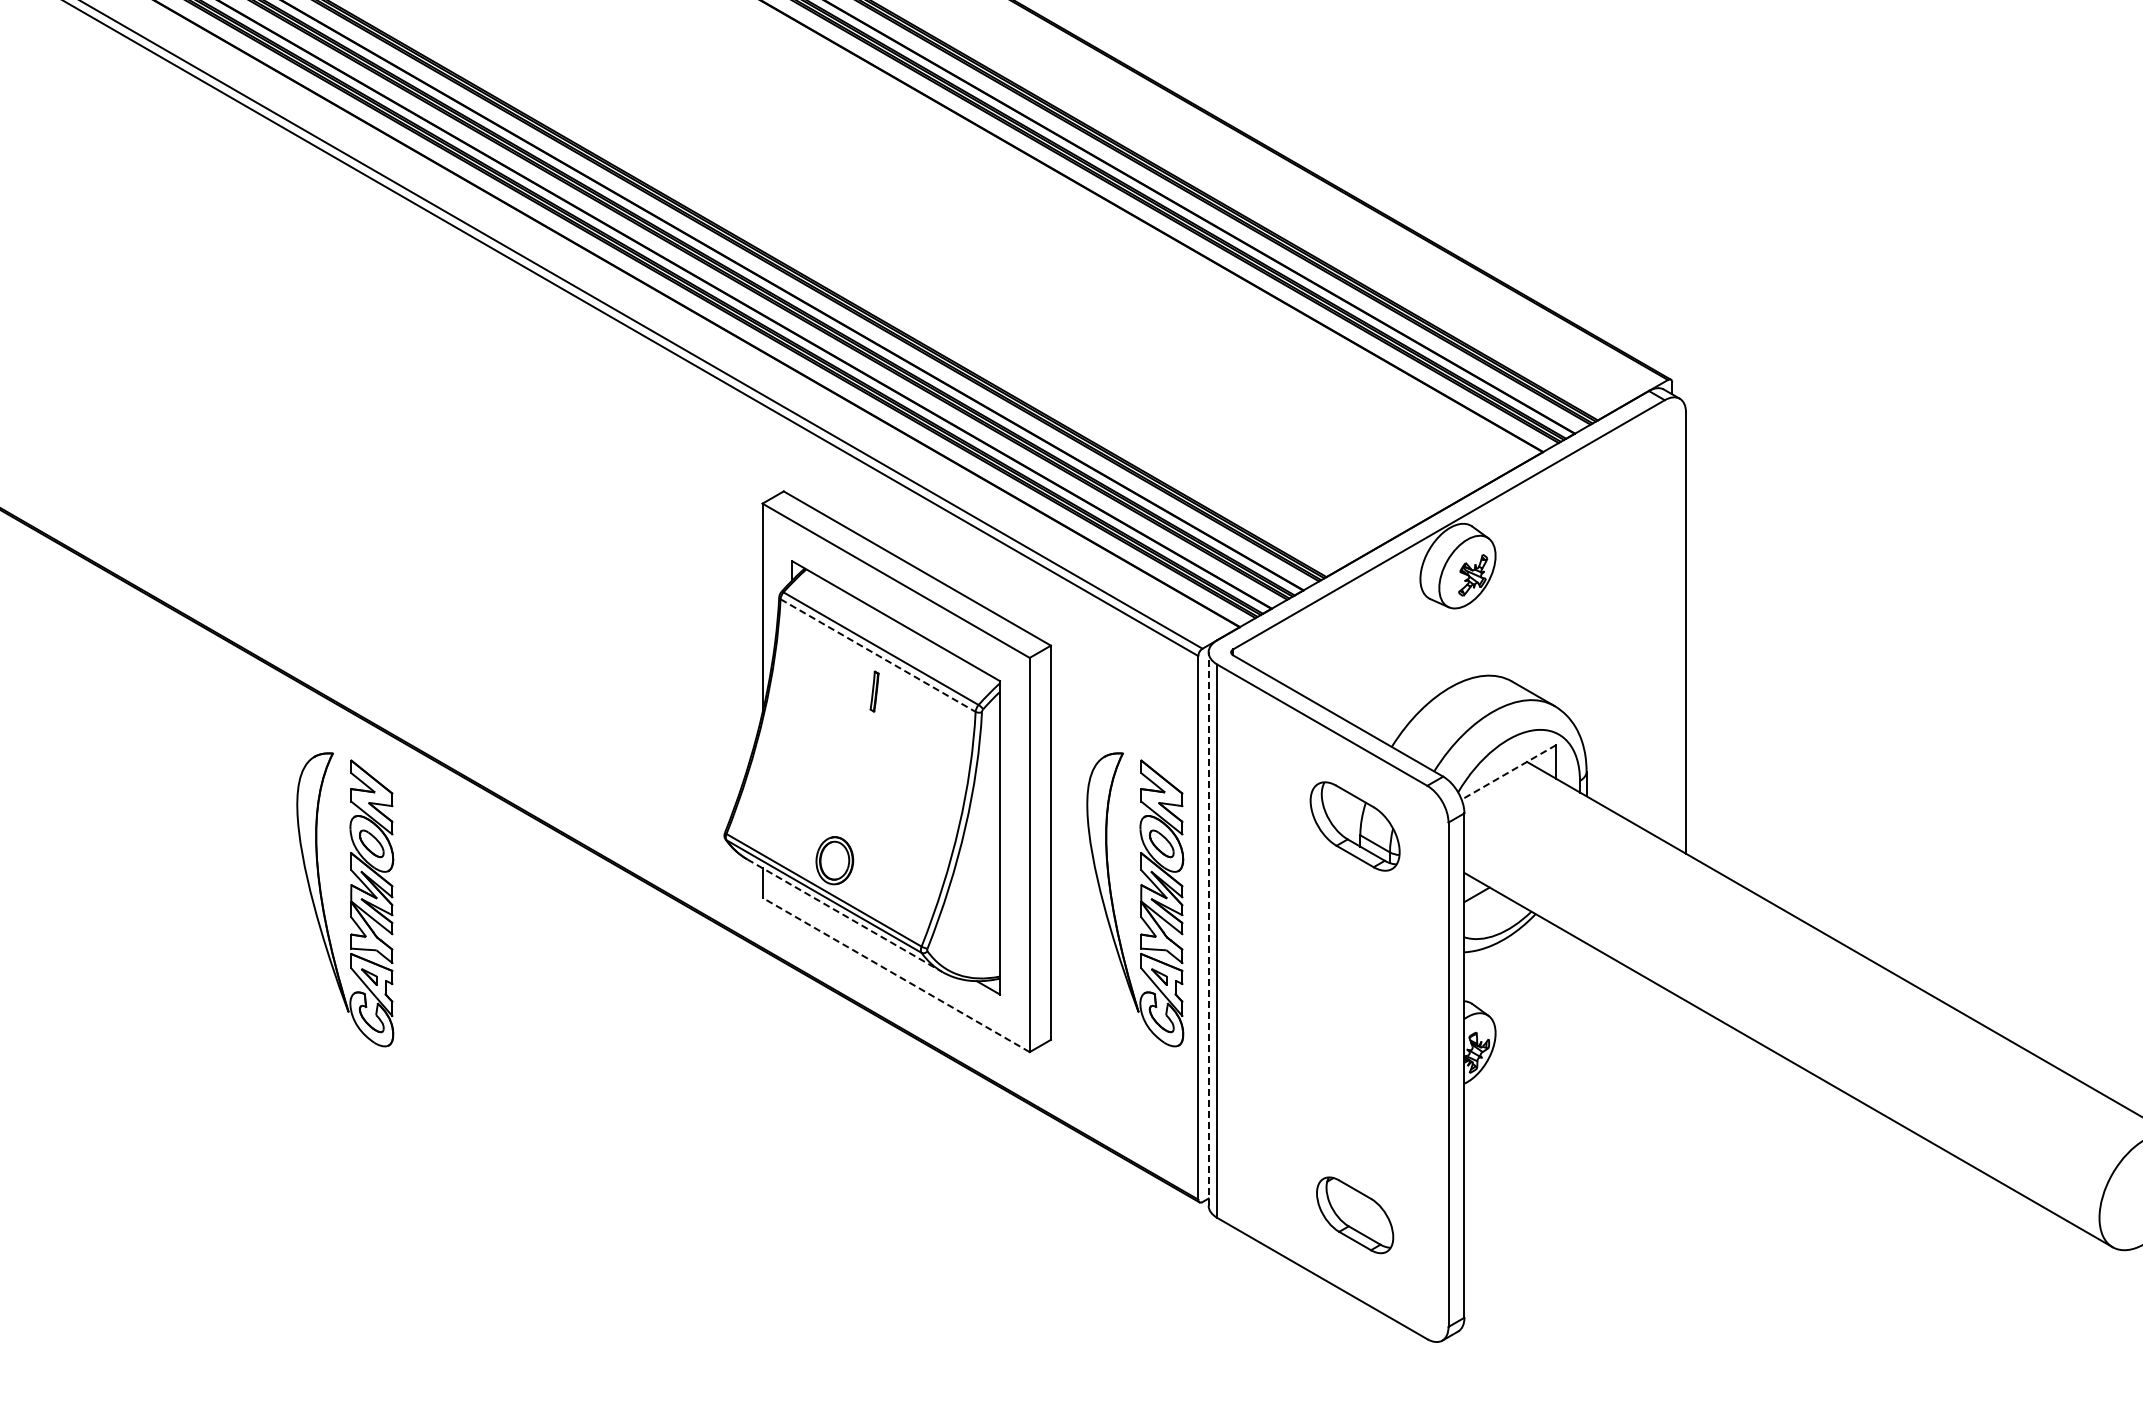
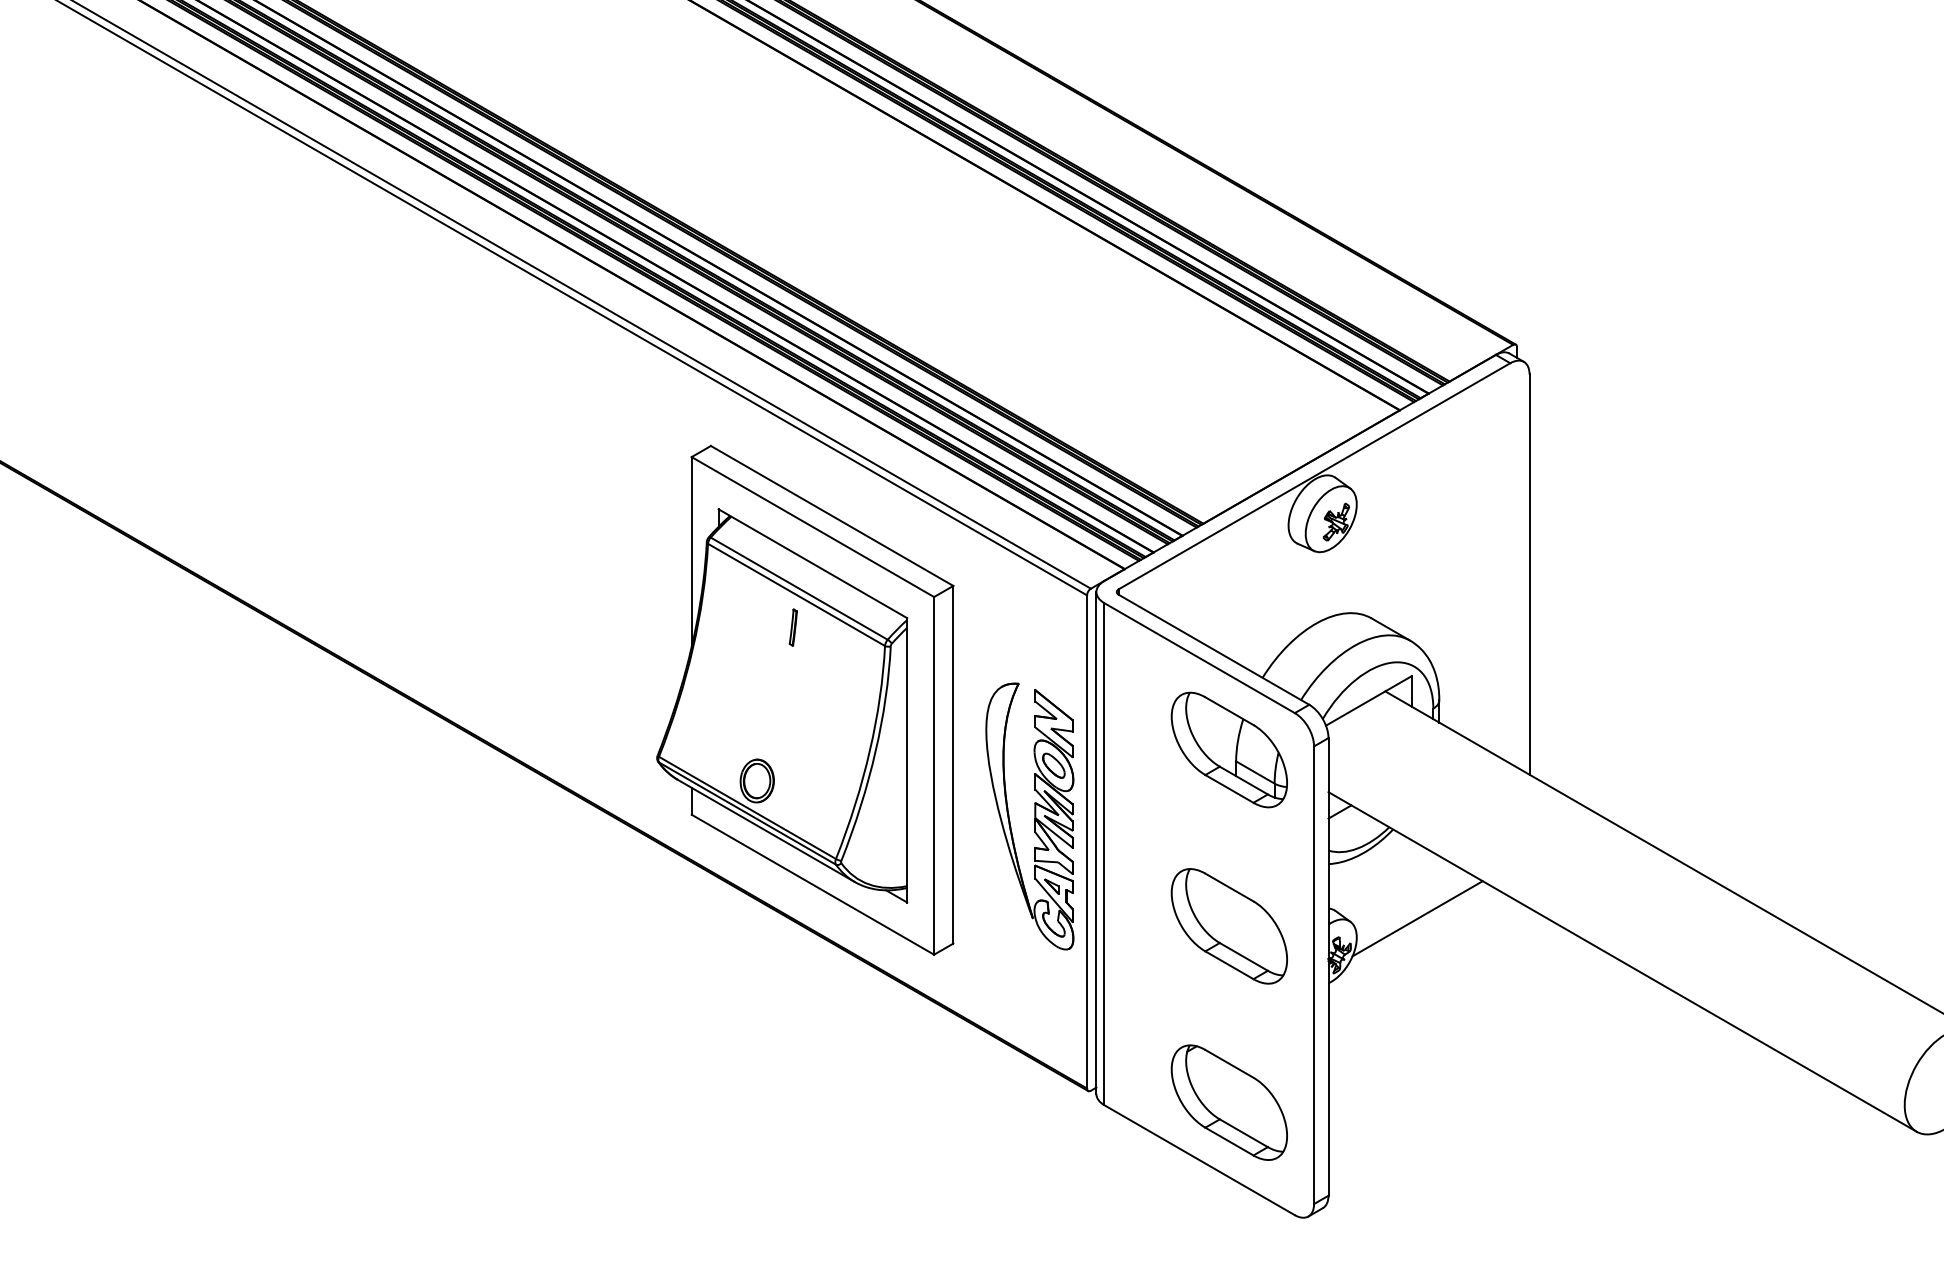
line: (878, 655) -> (796, 594), dashed -> solid
line: (1508, 772) -> (1368, 701), dashed -> solid
part: (1354, 826) -> (1228, 750), size x1.43
part: (345, 899) -> (313, 816), removed
line: (844, 915) -> (766, 830), dashed -> solid
line: (1208, 929) -> (1096, 843), dashed -> solid
line: (895, 974) -> (812, 884), dashed -> solid
line: (1562, 1012) -> (1417, 918), added
part: (1354, 1020) -> (1228, 926), added
part: (1354, 1215) -> (1228, 1102), size x1.67

